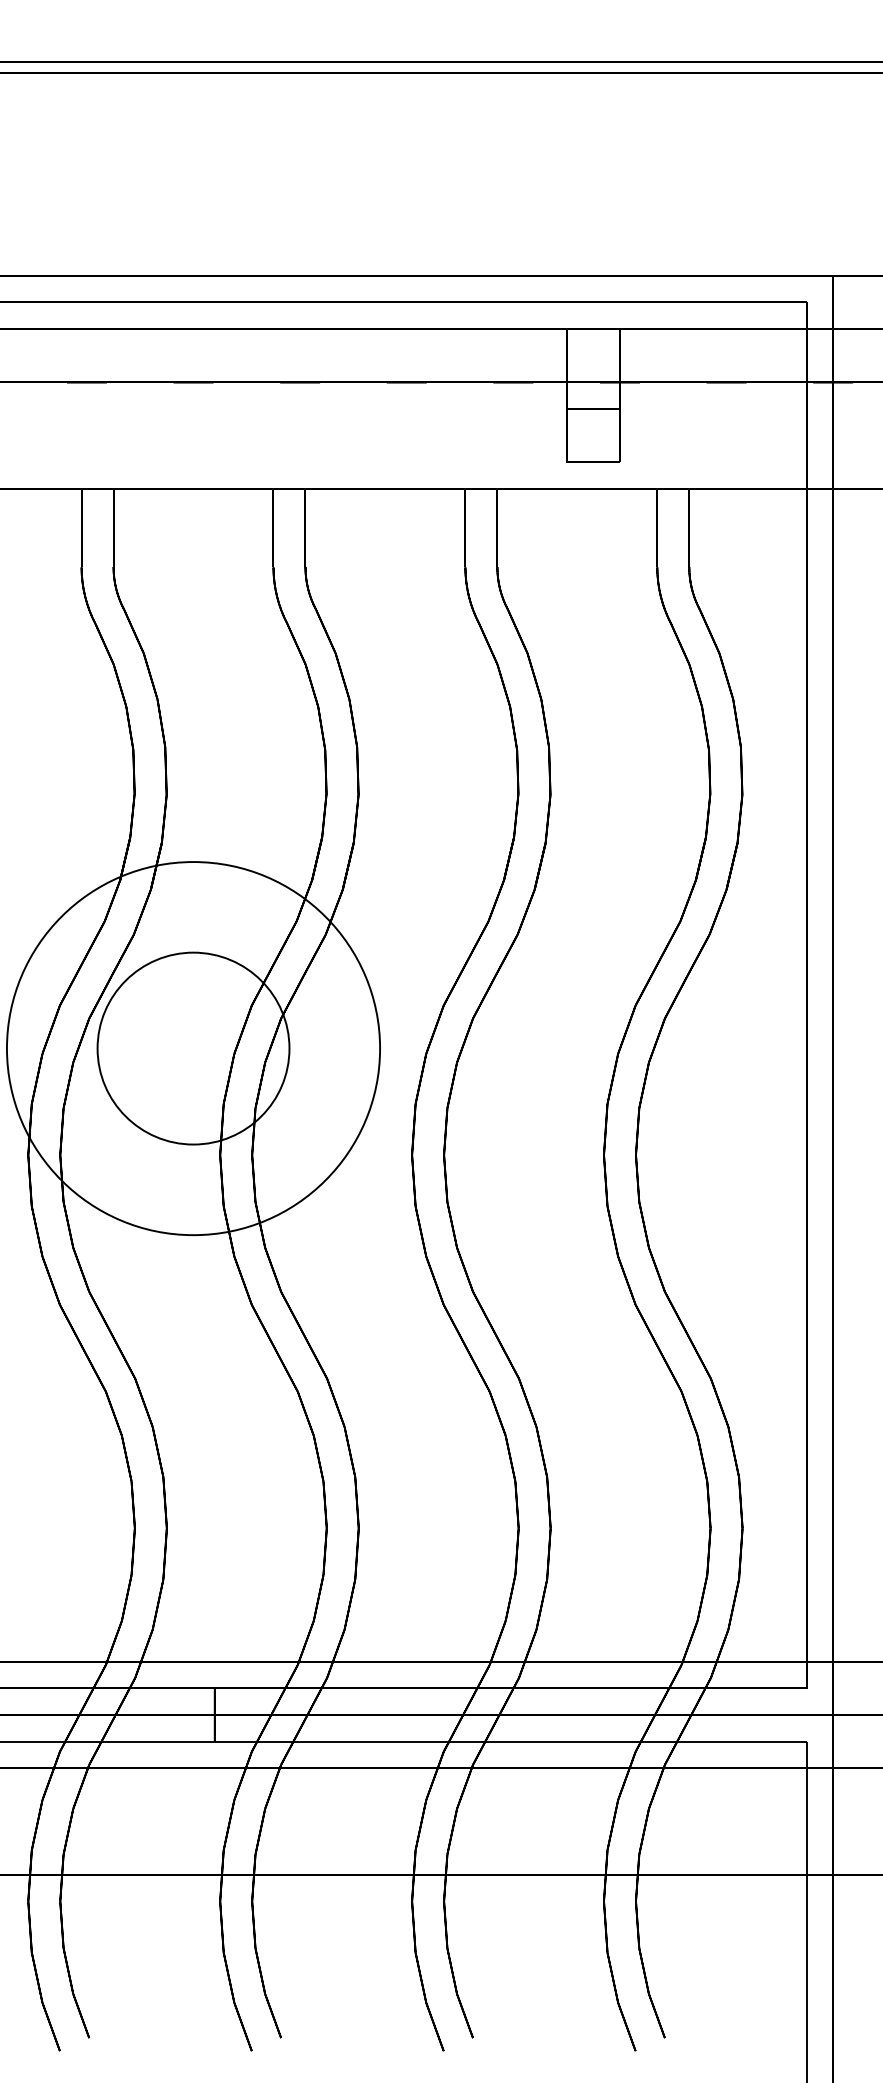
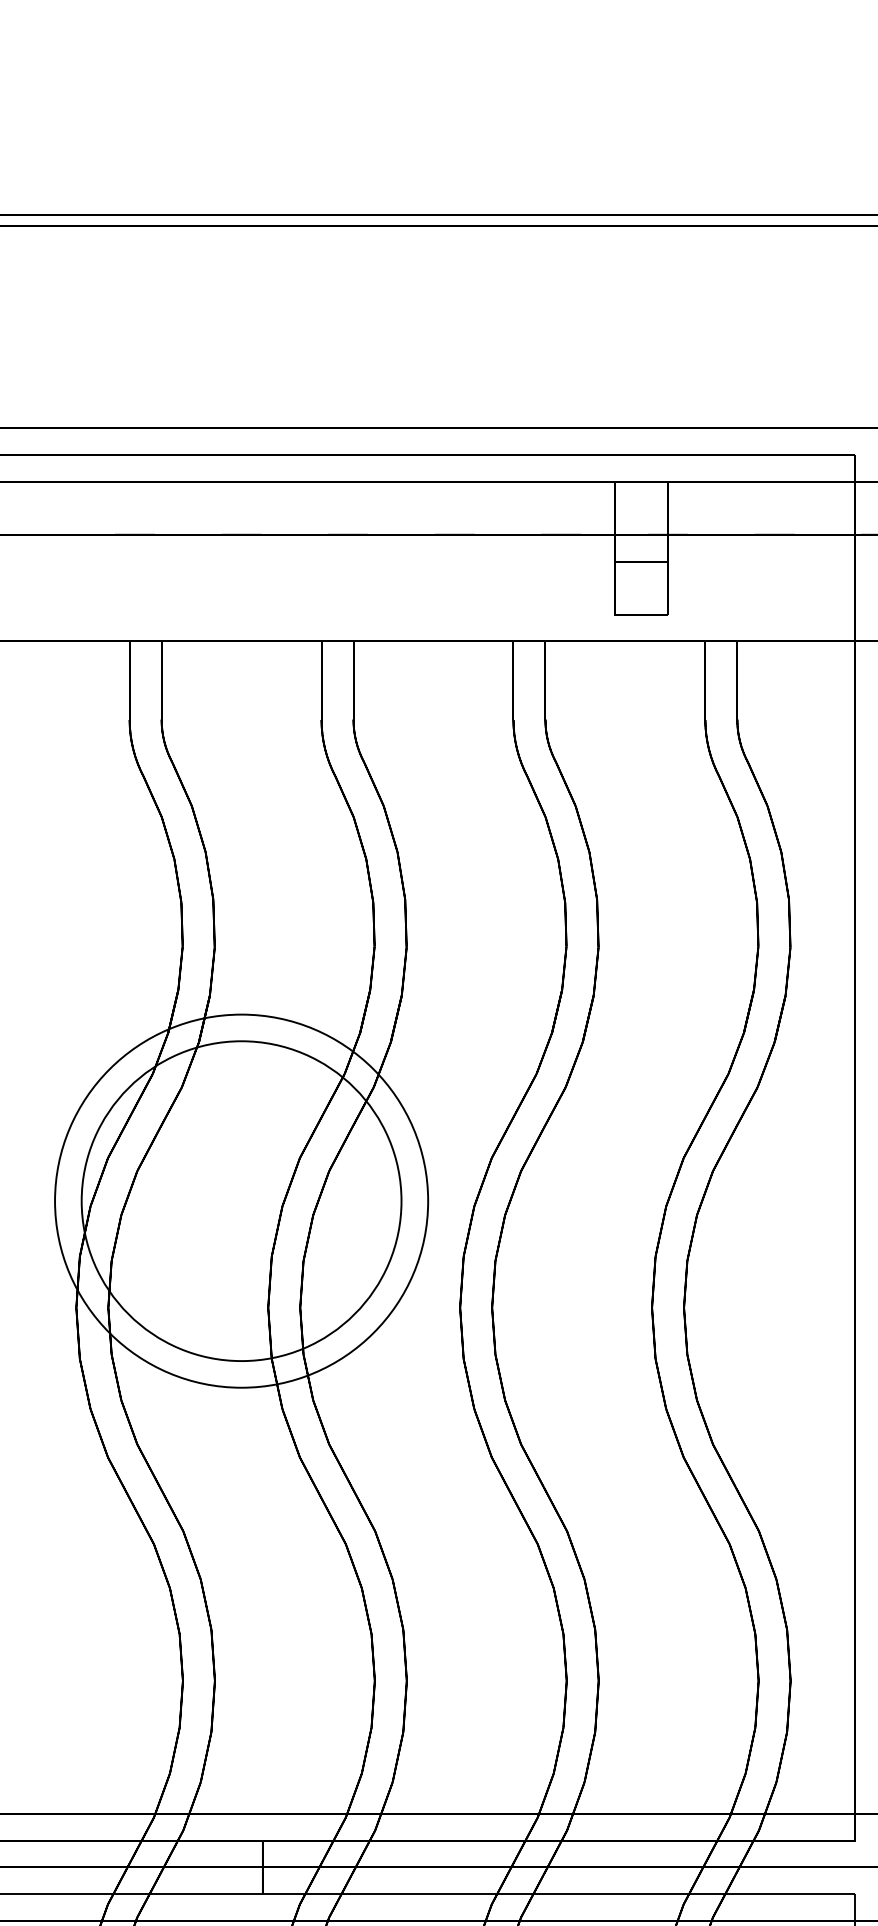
circle: (193, 1048) -> (241, 1201), size x1.67

